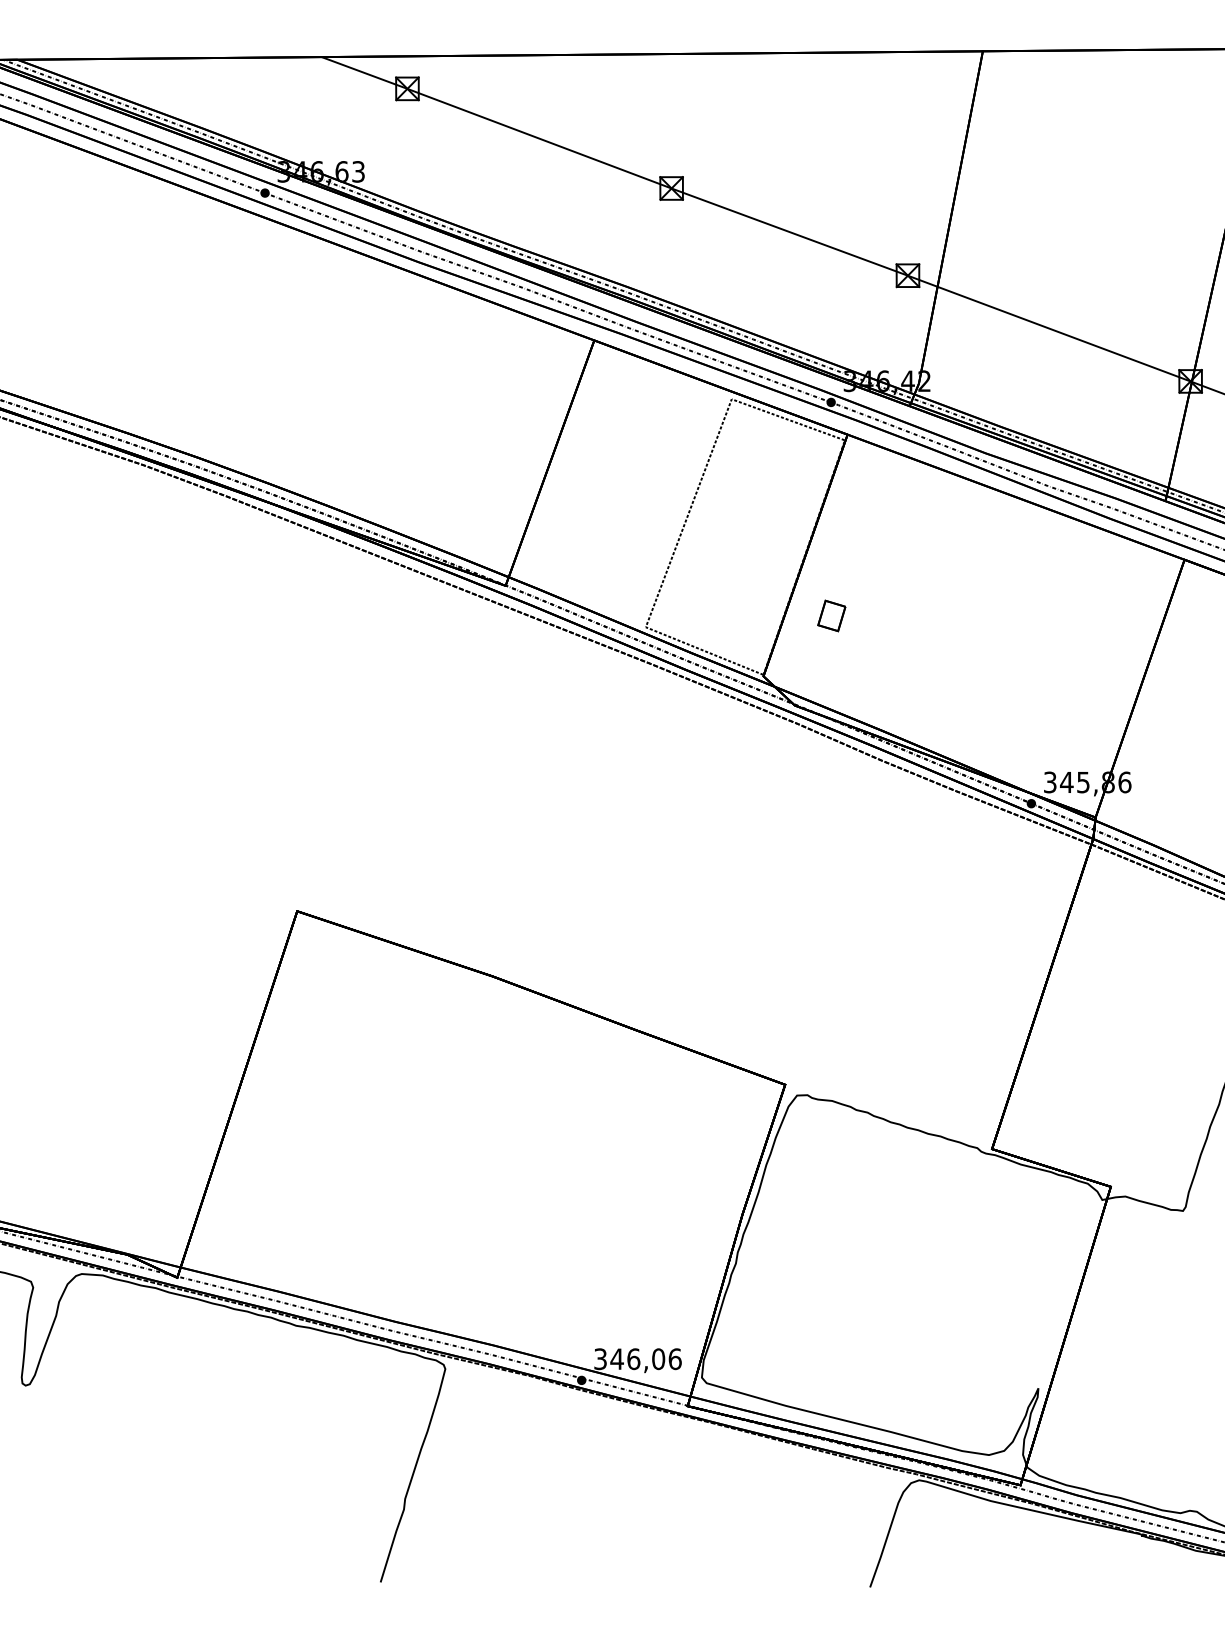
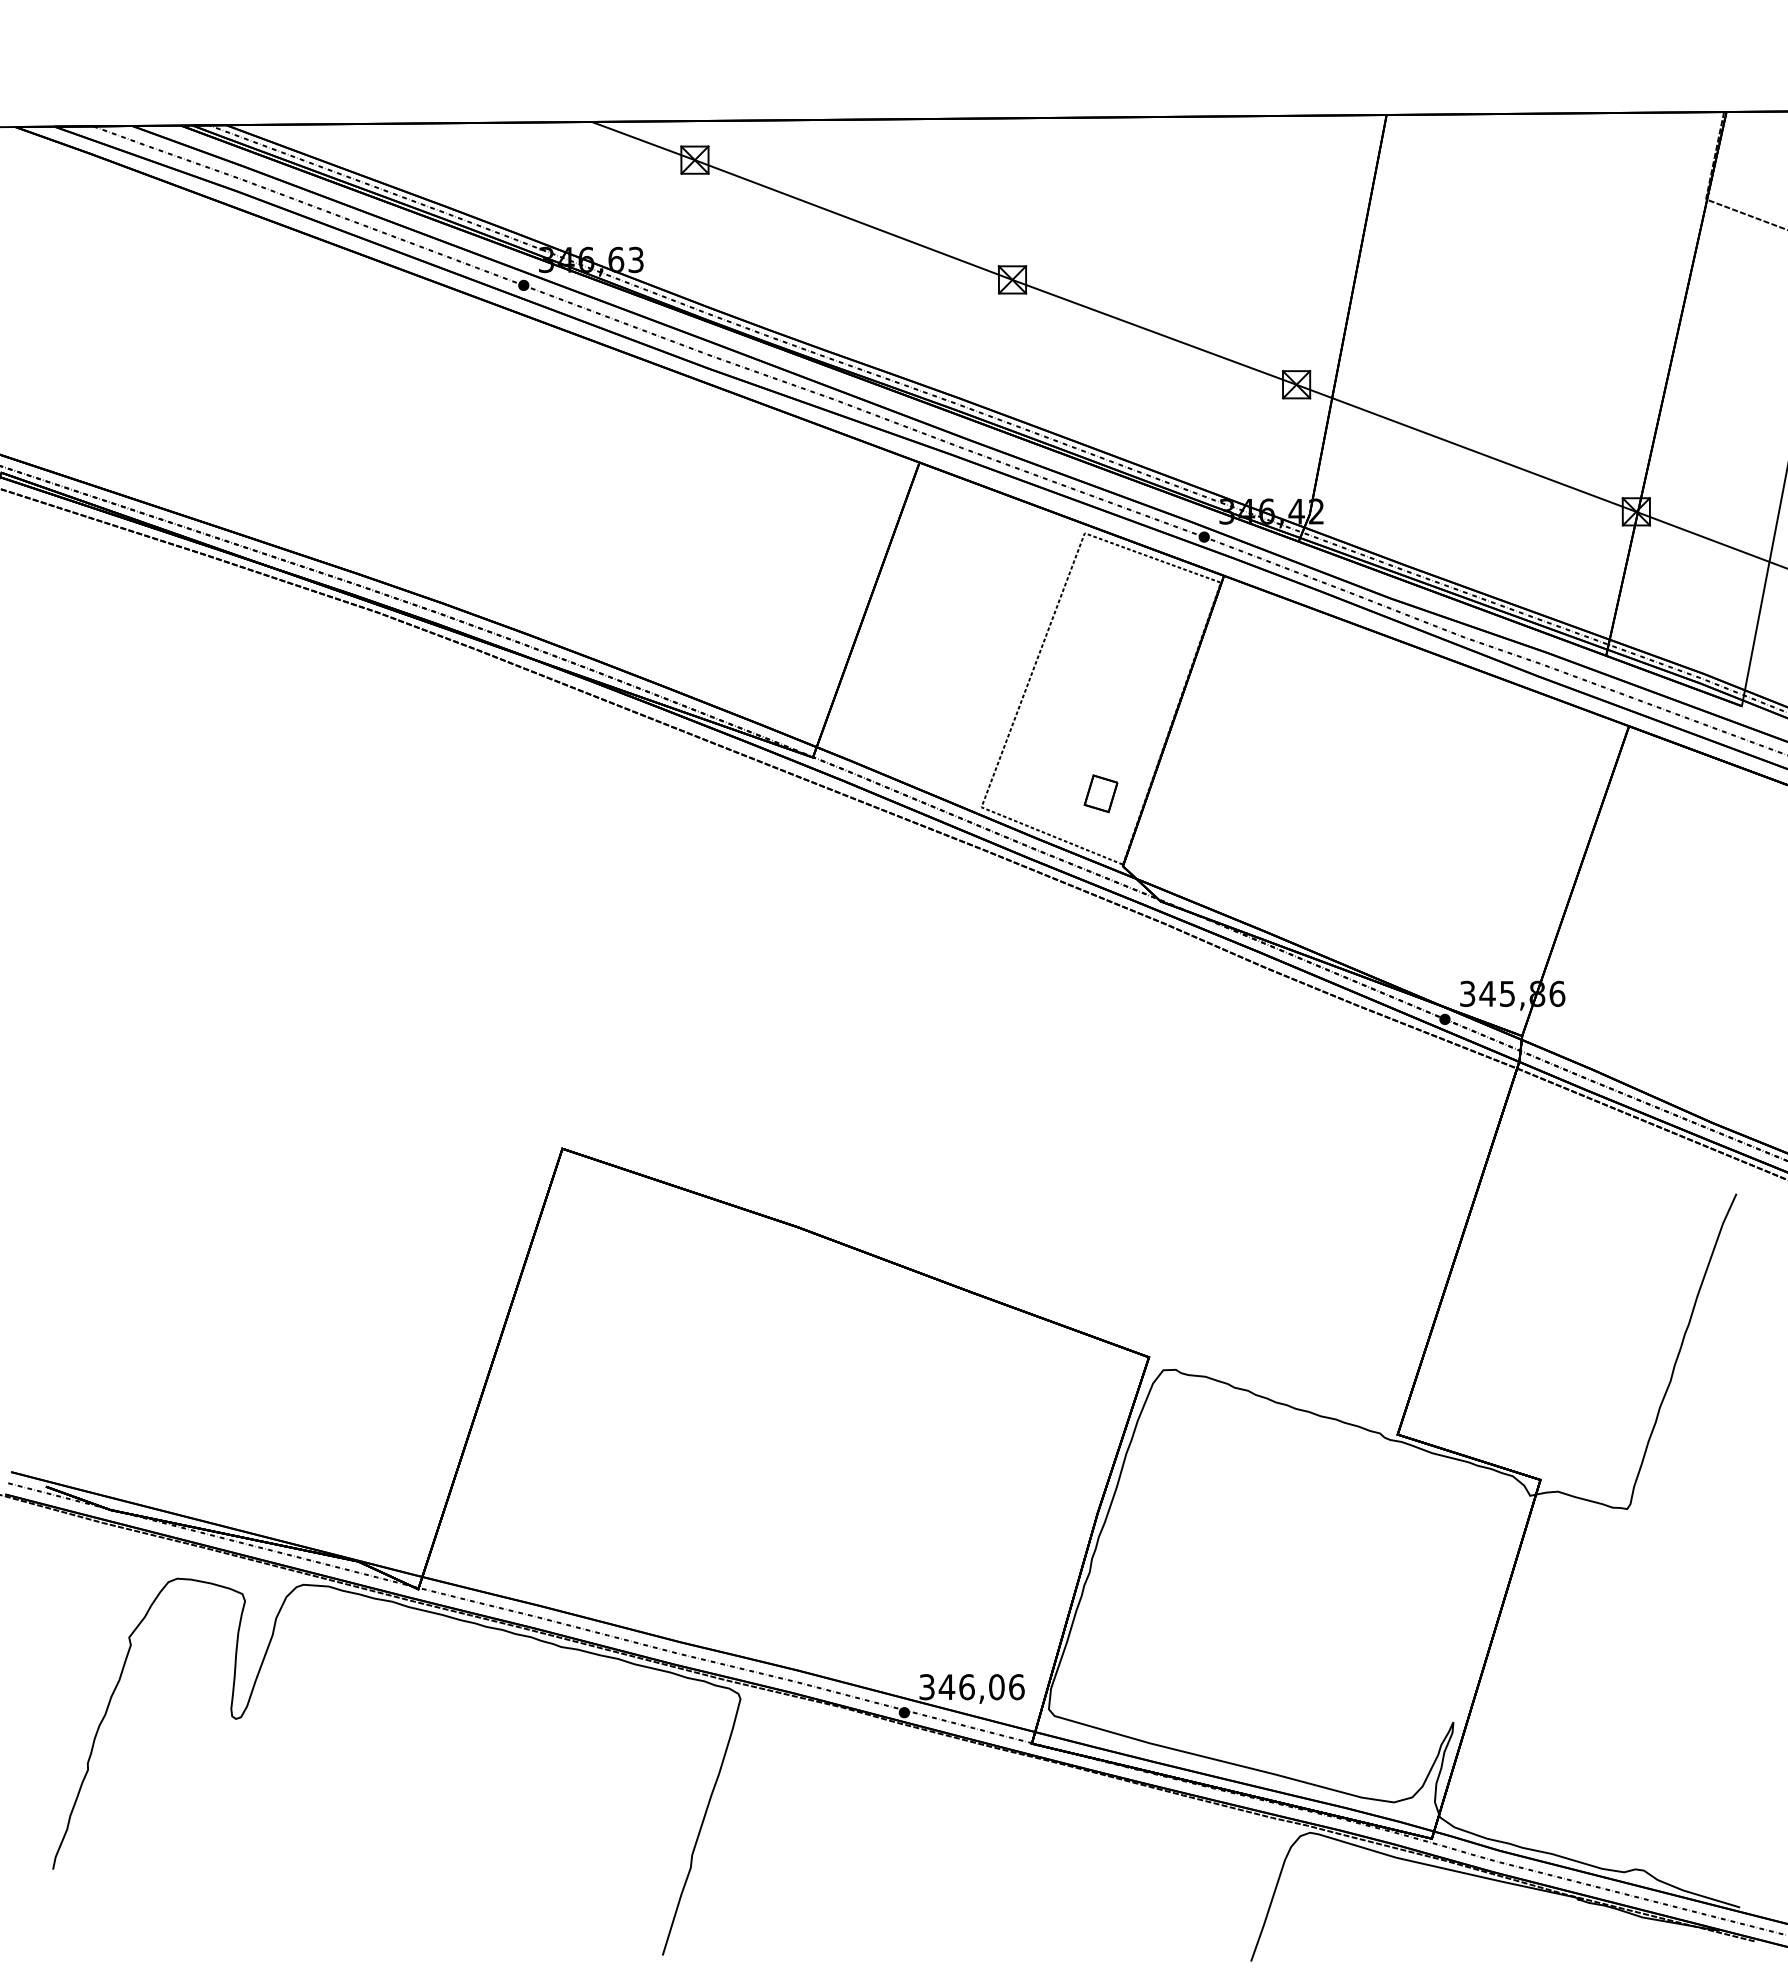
part: (831, 615) -> (1100, 793), moved

